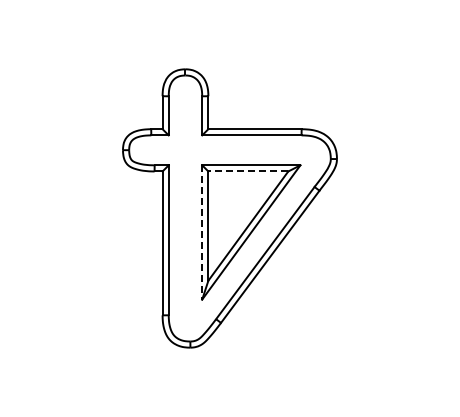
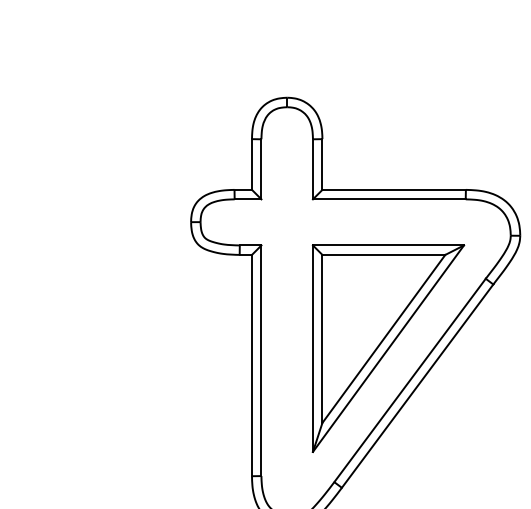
line: (248, 171) -> (384, 254), dashed -> solid
line: (202, 232) -> (313, 348), dashed -> solid

